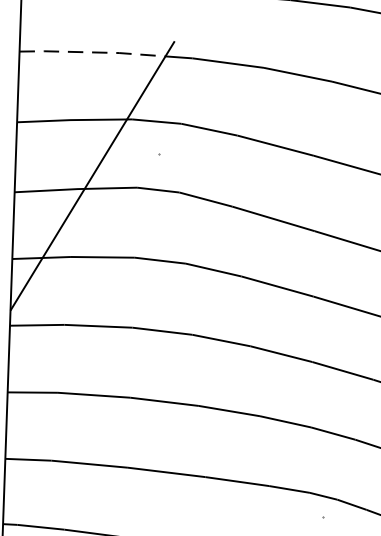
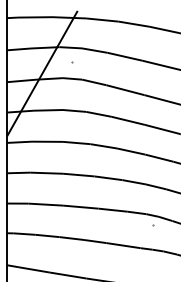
line: (92, 52) -> (40, 17), dashed -> solid

